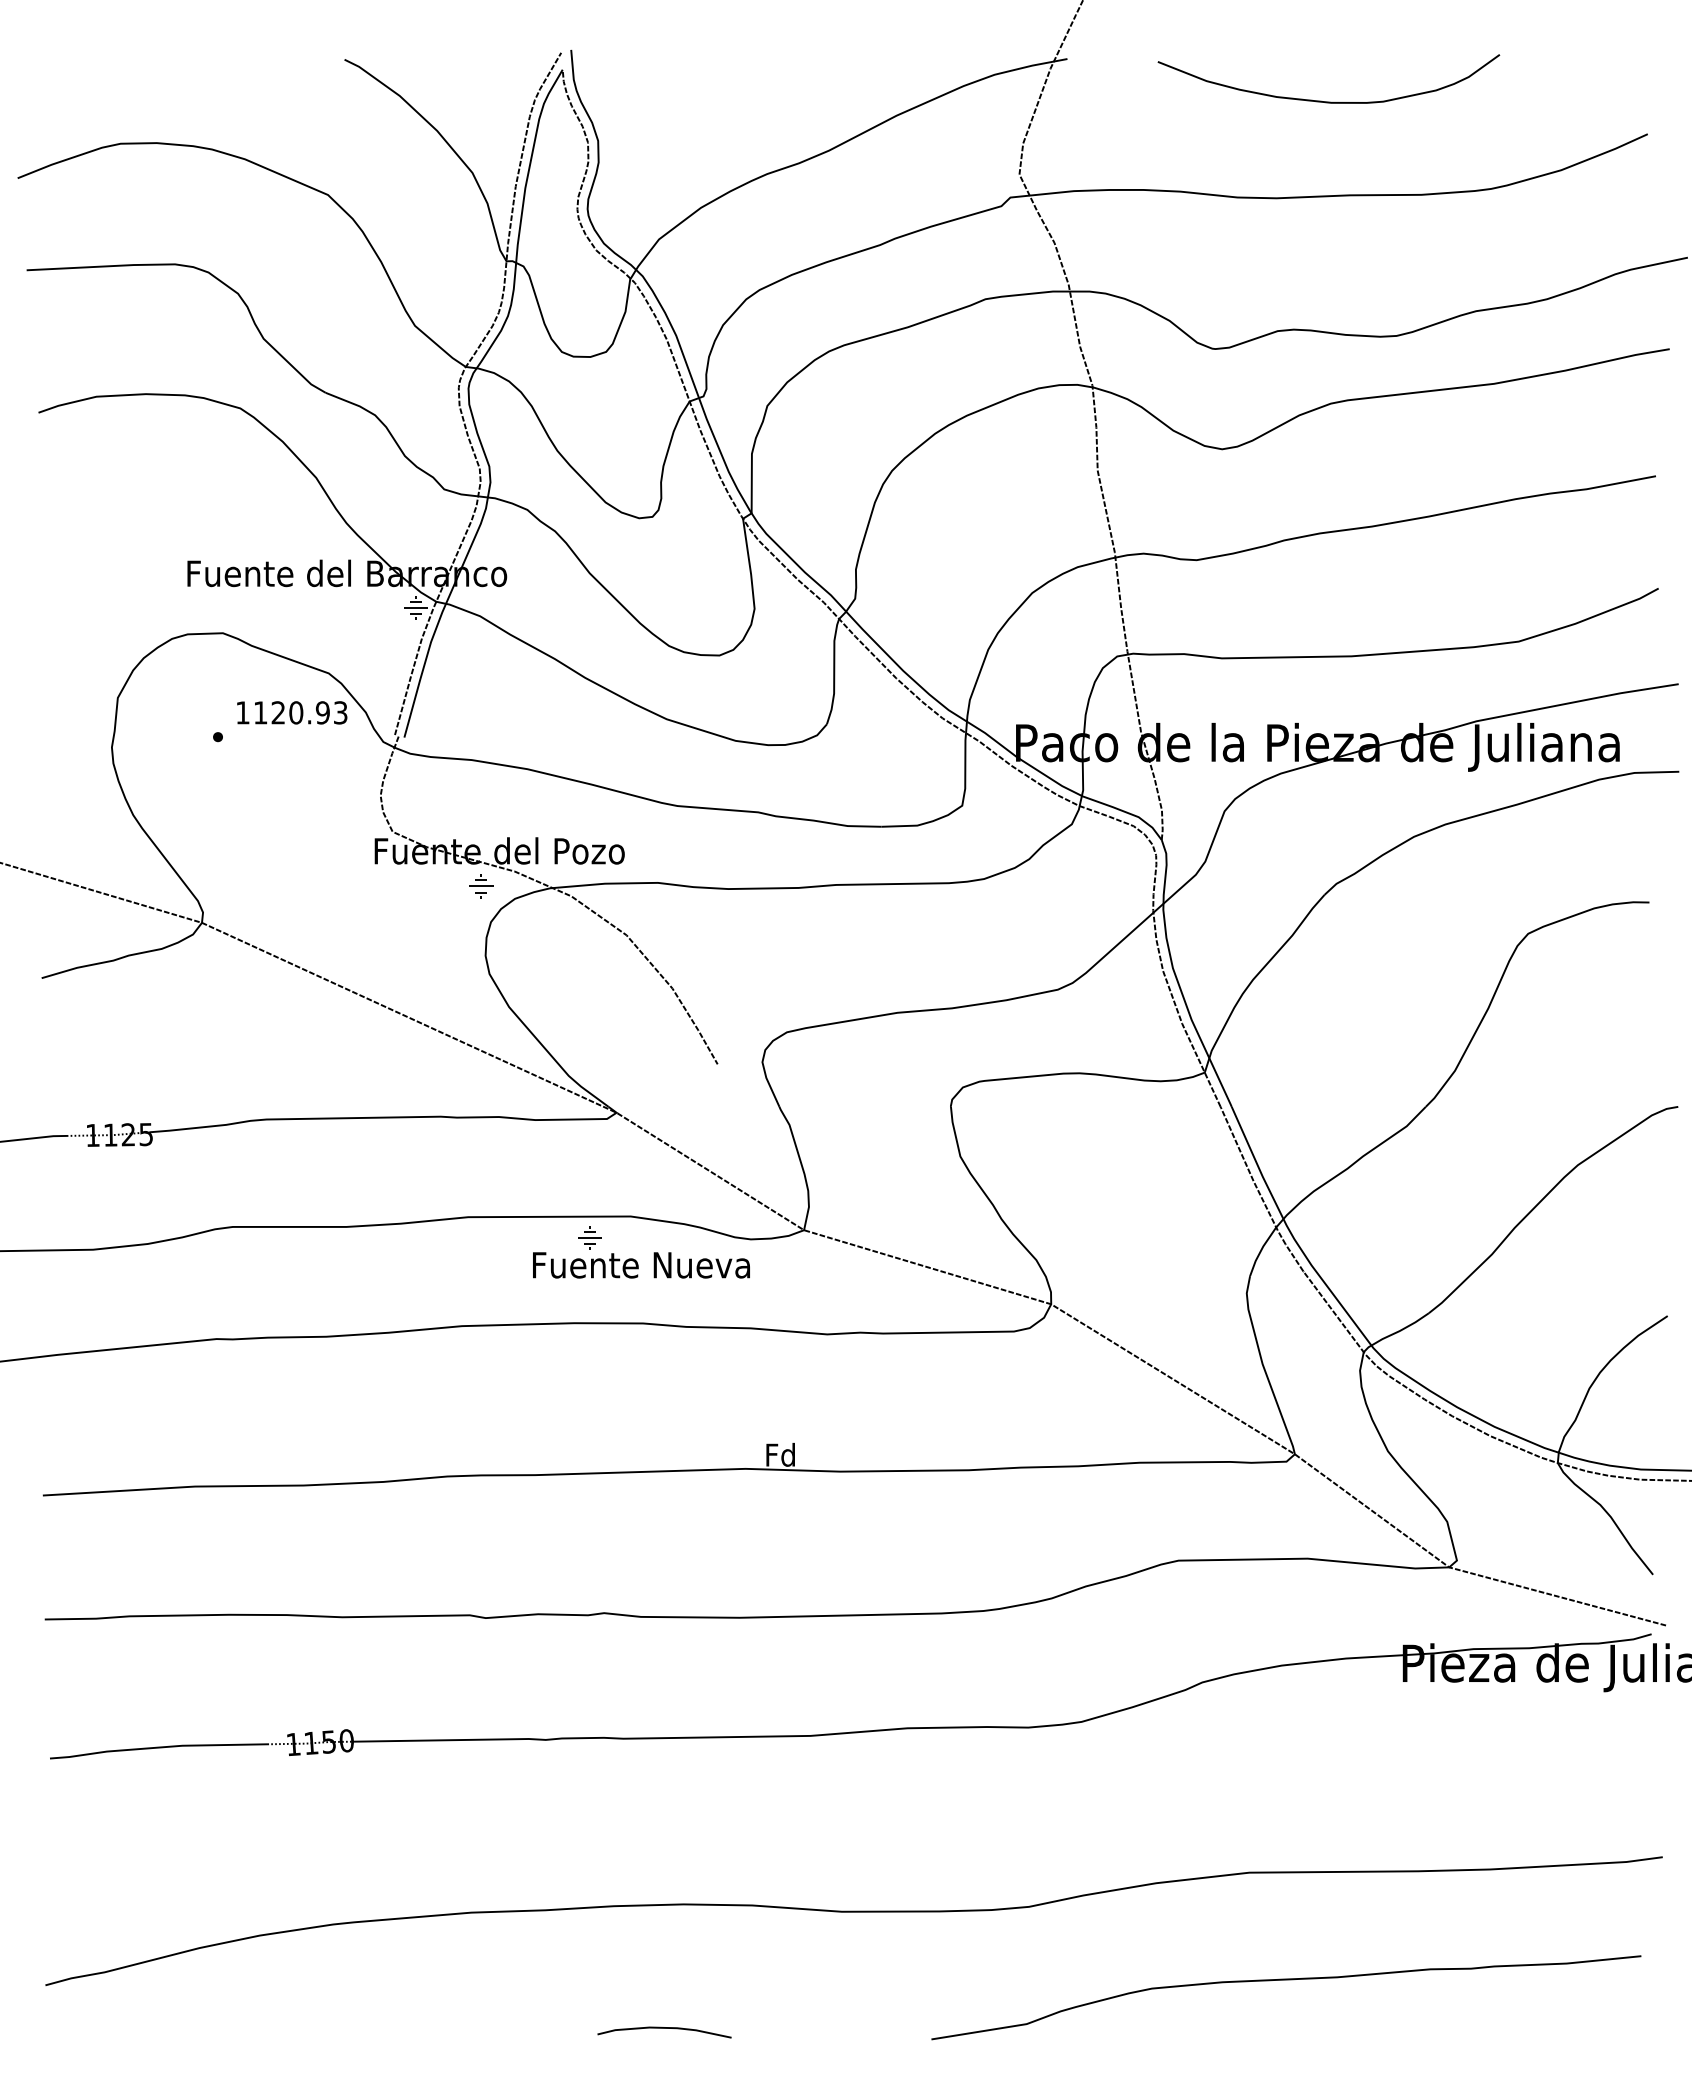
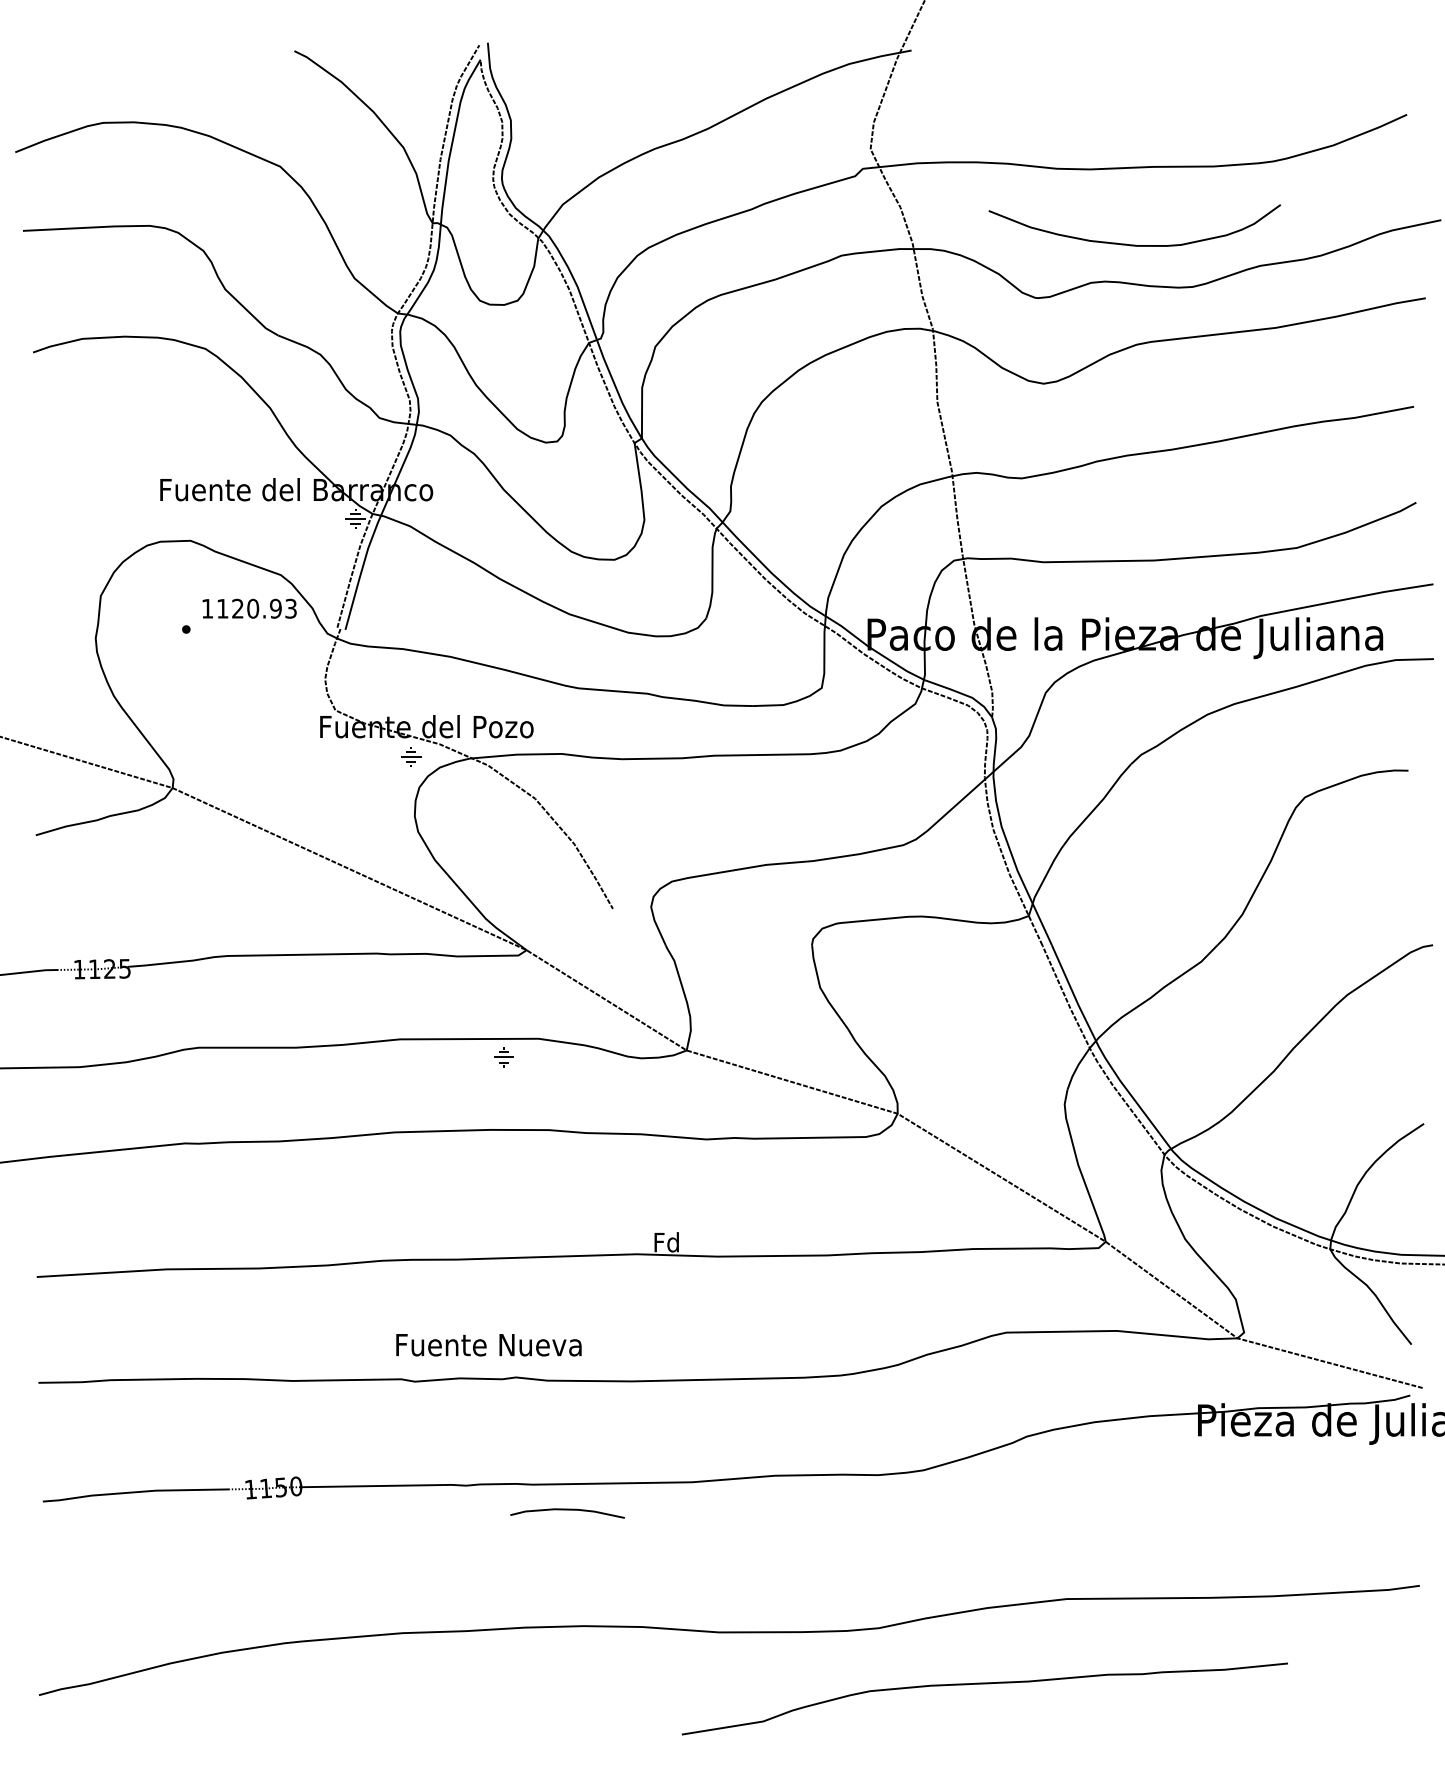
curve: (1328, 101) -> (1134, 244), moved
text: (641, 1265) -> (488, 1345), moved
curve: (1286, 1980) -> (985, 1684), moved
curve: (664, 2028) -> (567, 1510), moved

